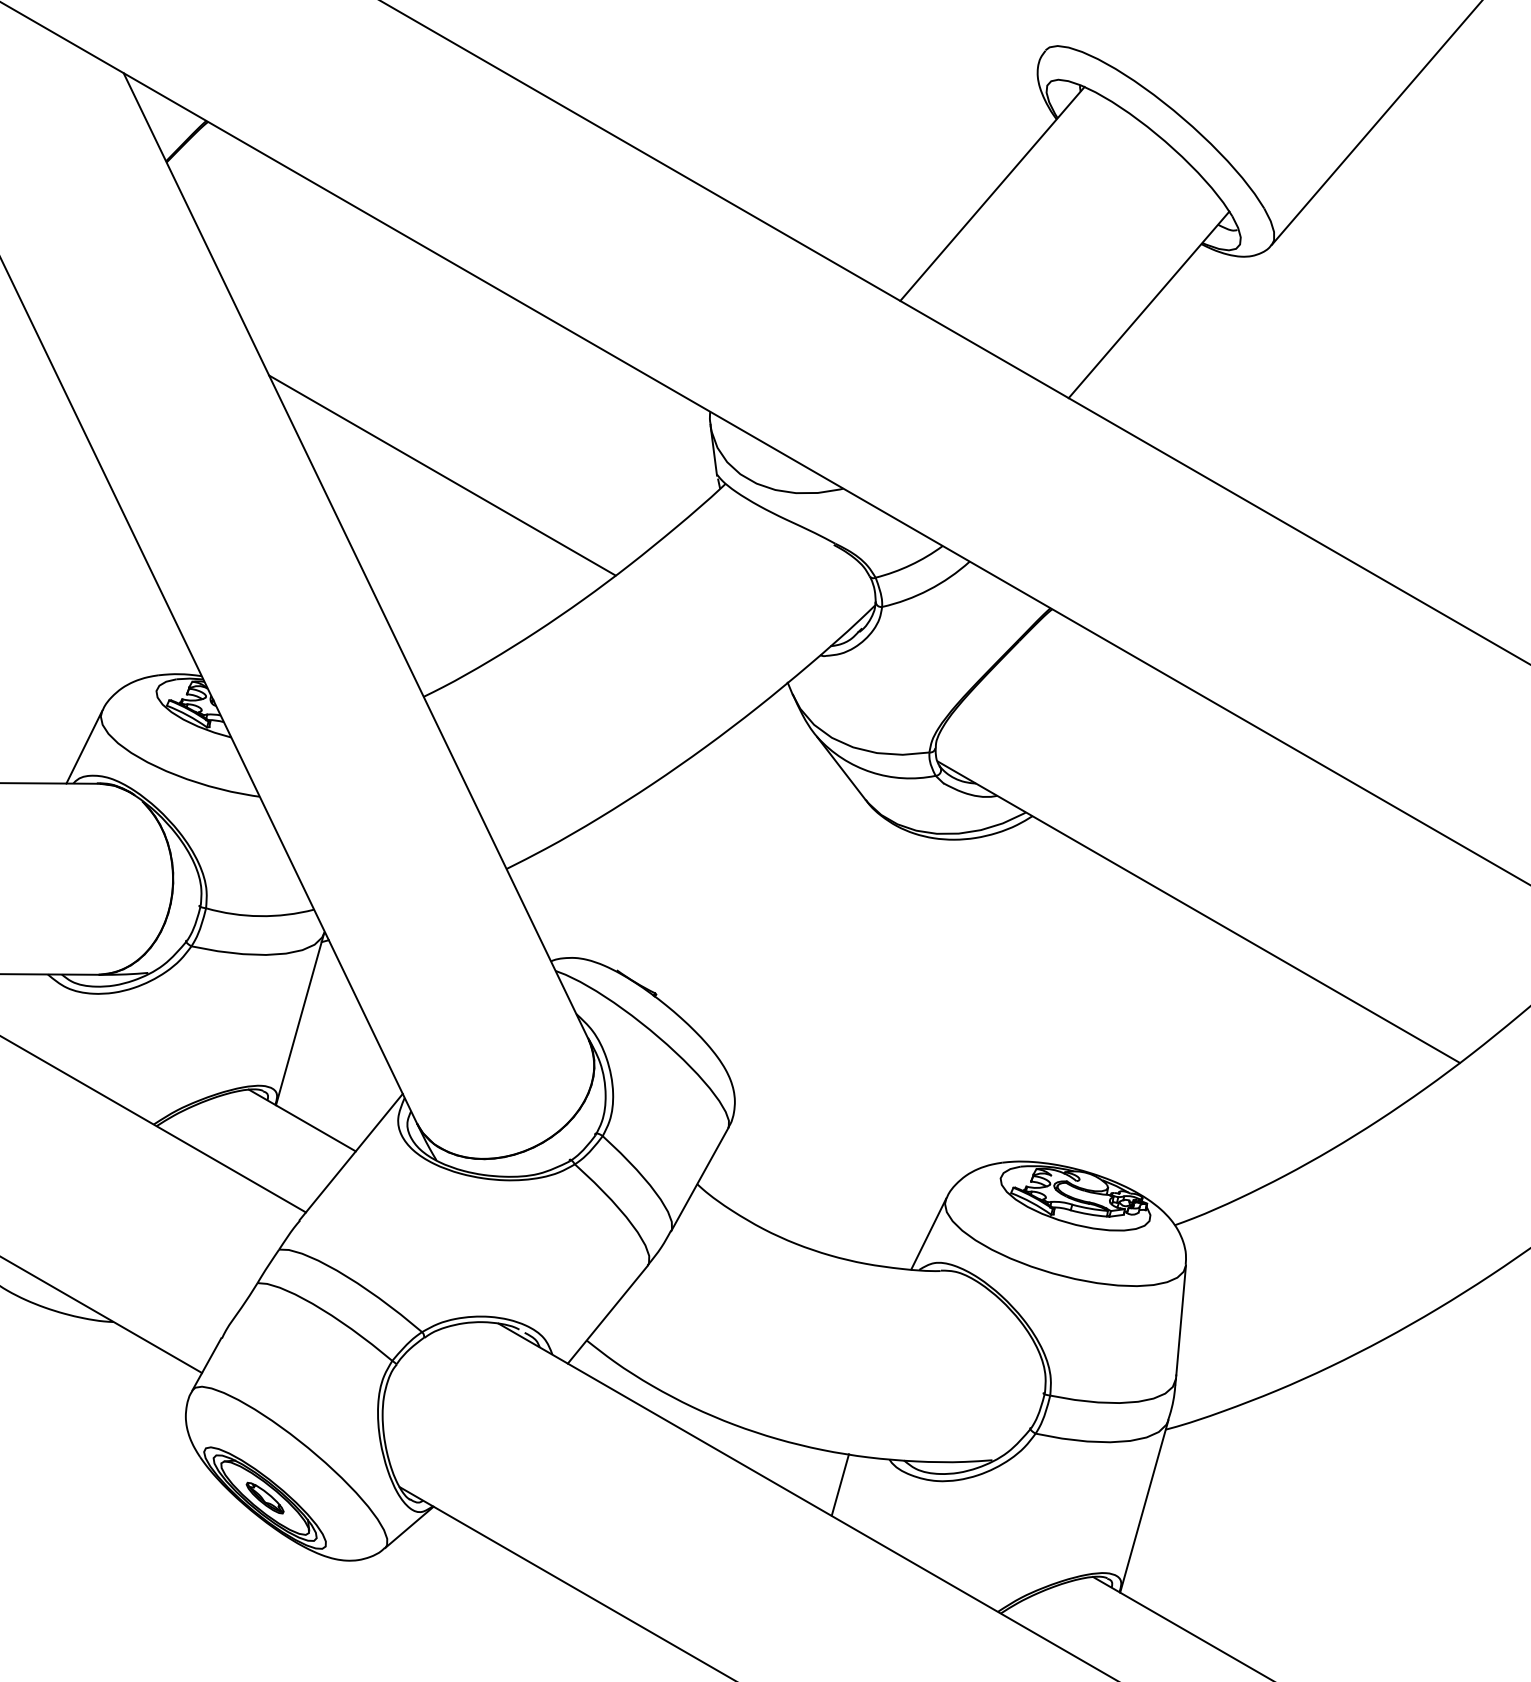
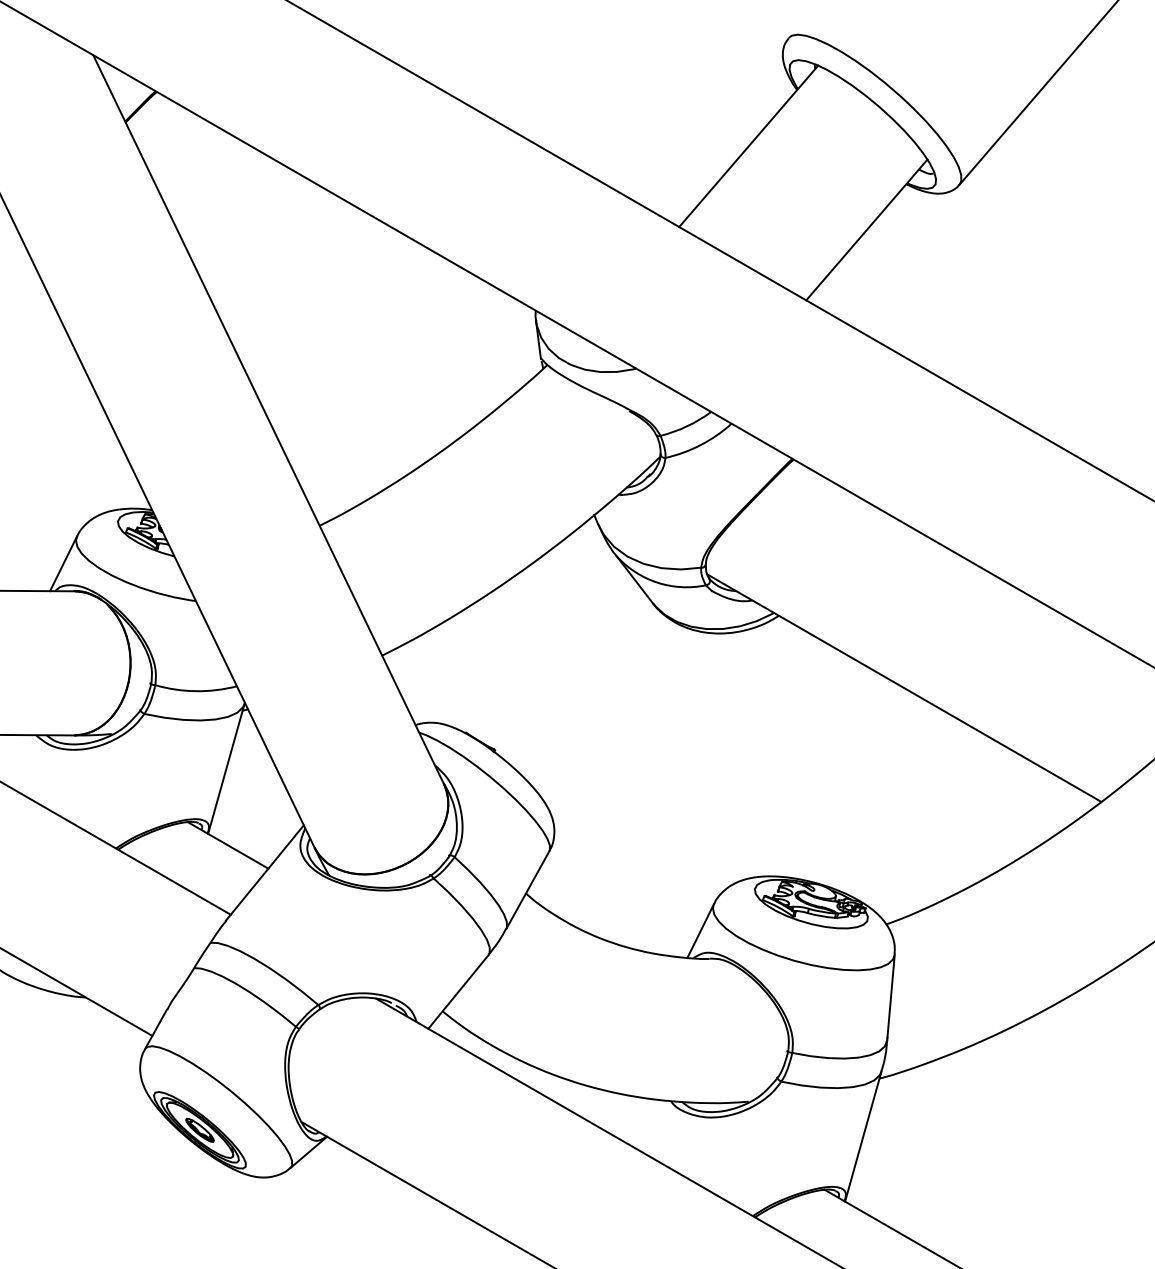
line: (442, 475) -> (333, 358), removed
line: (839, 1485) -> (633, 1120), removed

